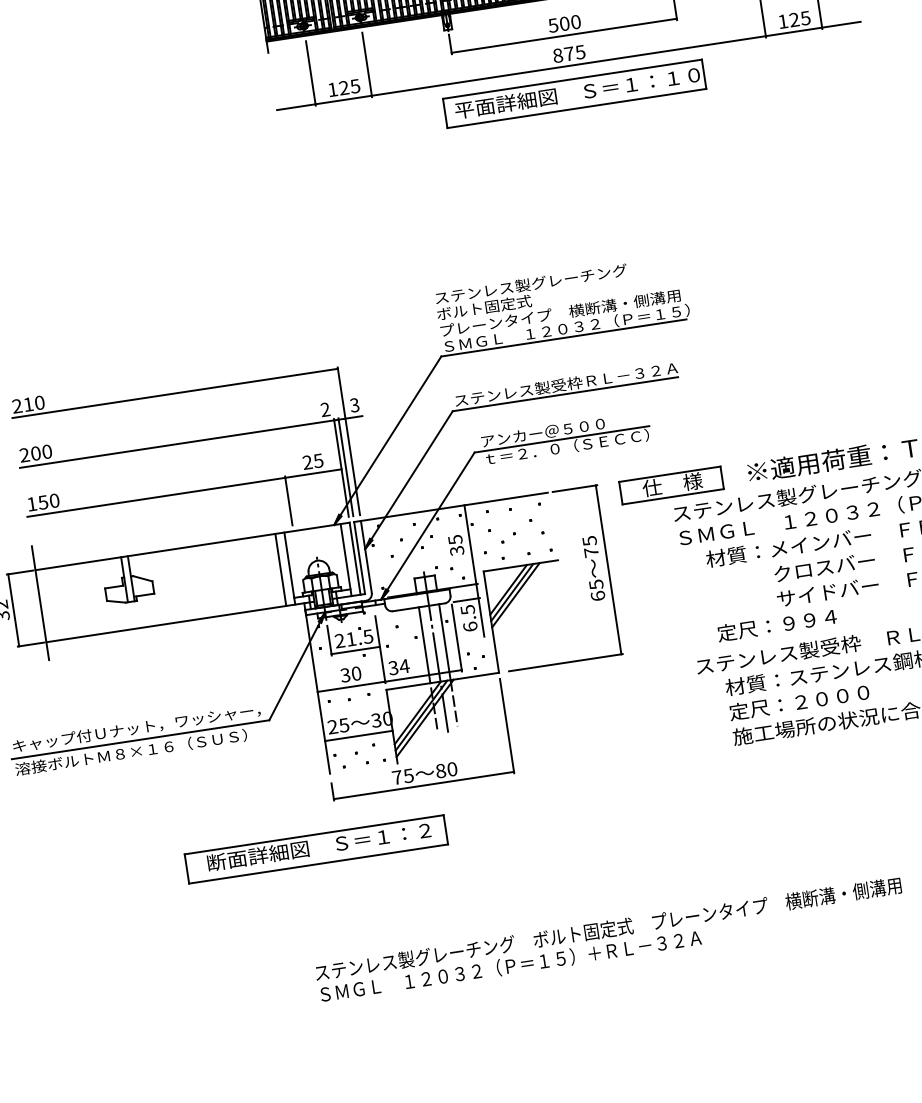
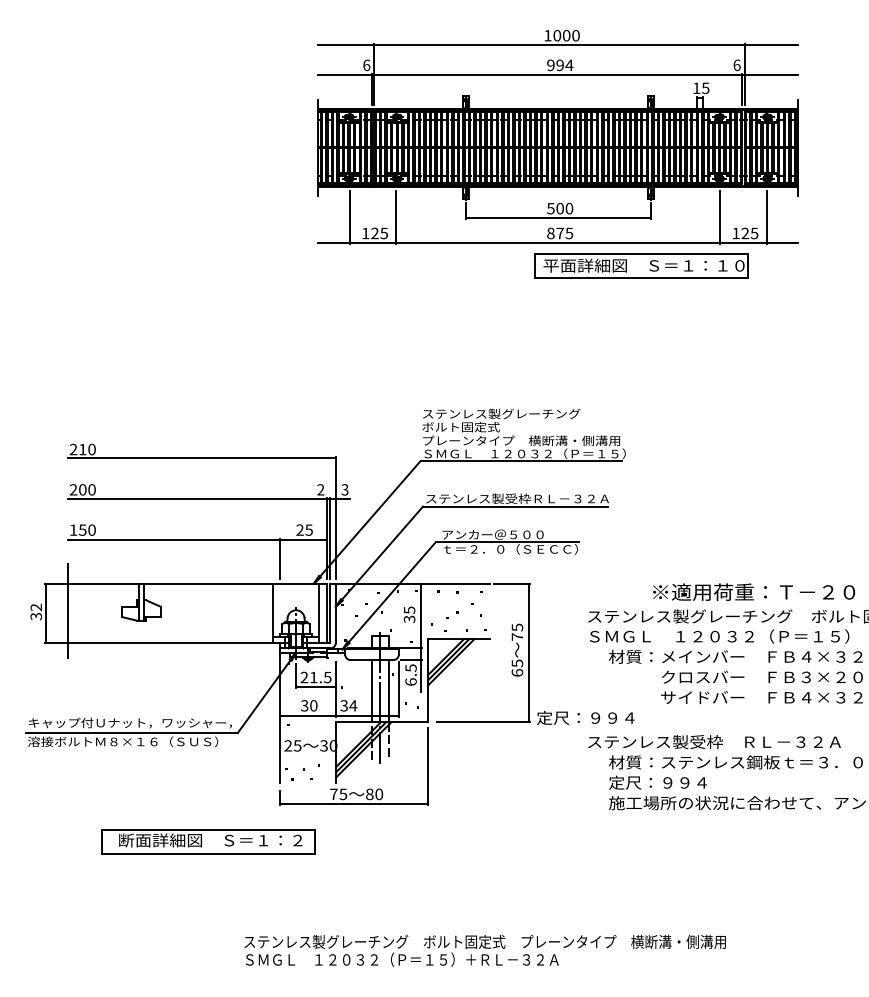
part: (574, 93) -> (641, 265), moved
part: (670, 485) -> (589, 592), removed
line: (280, 569) -> (265, 612), removed
text: (776, 624) -> (585, 717), moved
text: (832, 697) -> (693, 782), 定尺：２０００ -> 定尺：９９４
line: (358, 736) -> (307, 756), removed
part: (316, 848) -> (208, 841), moved

